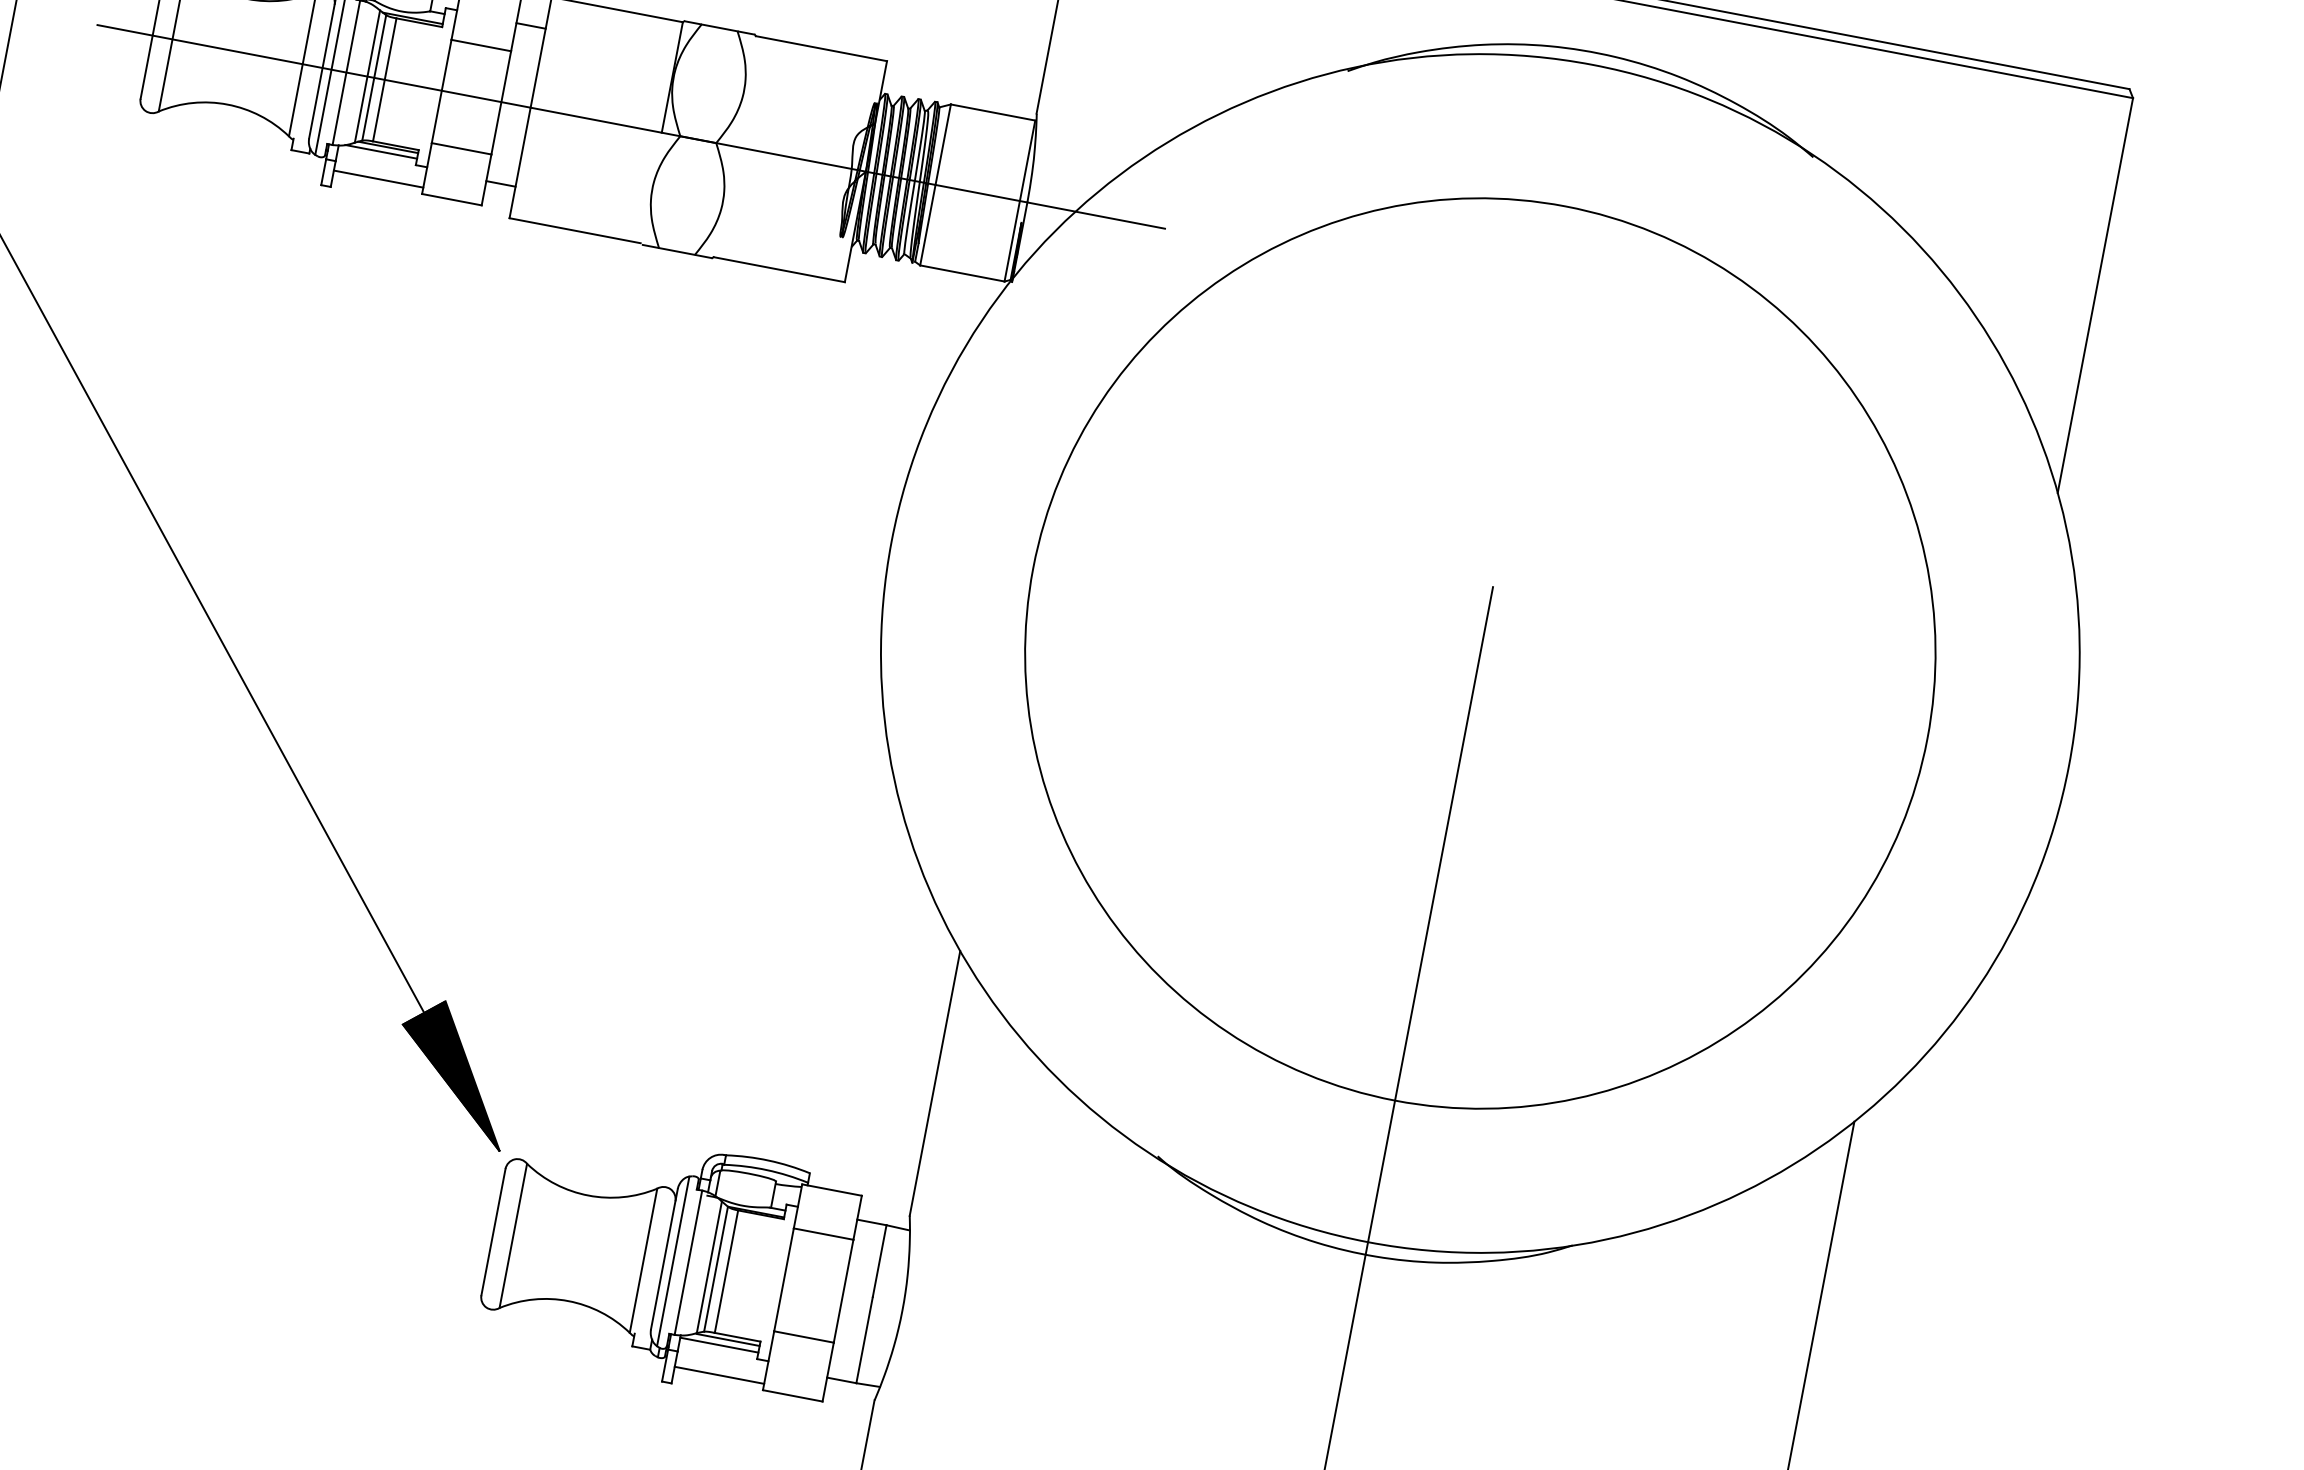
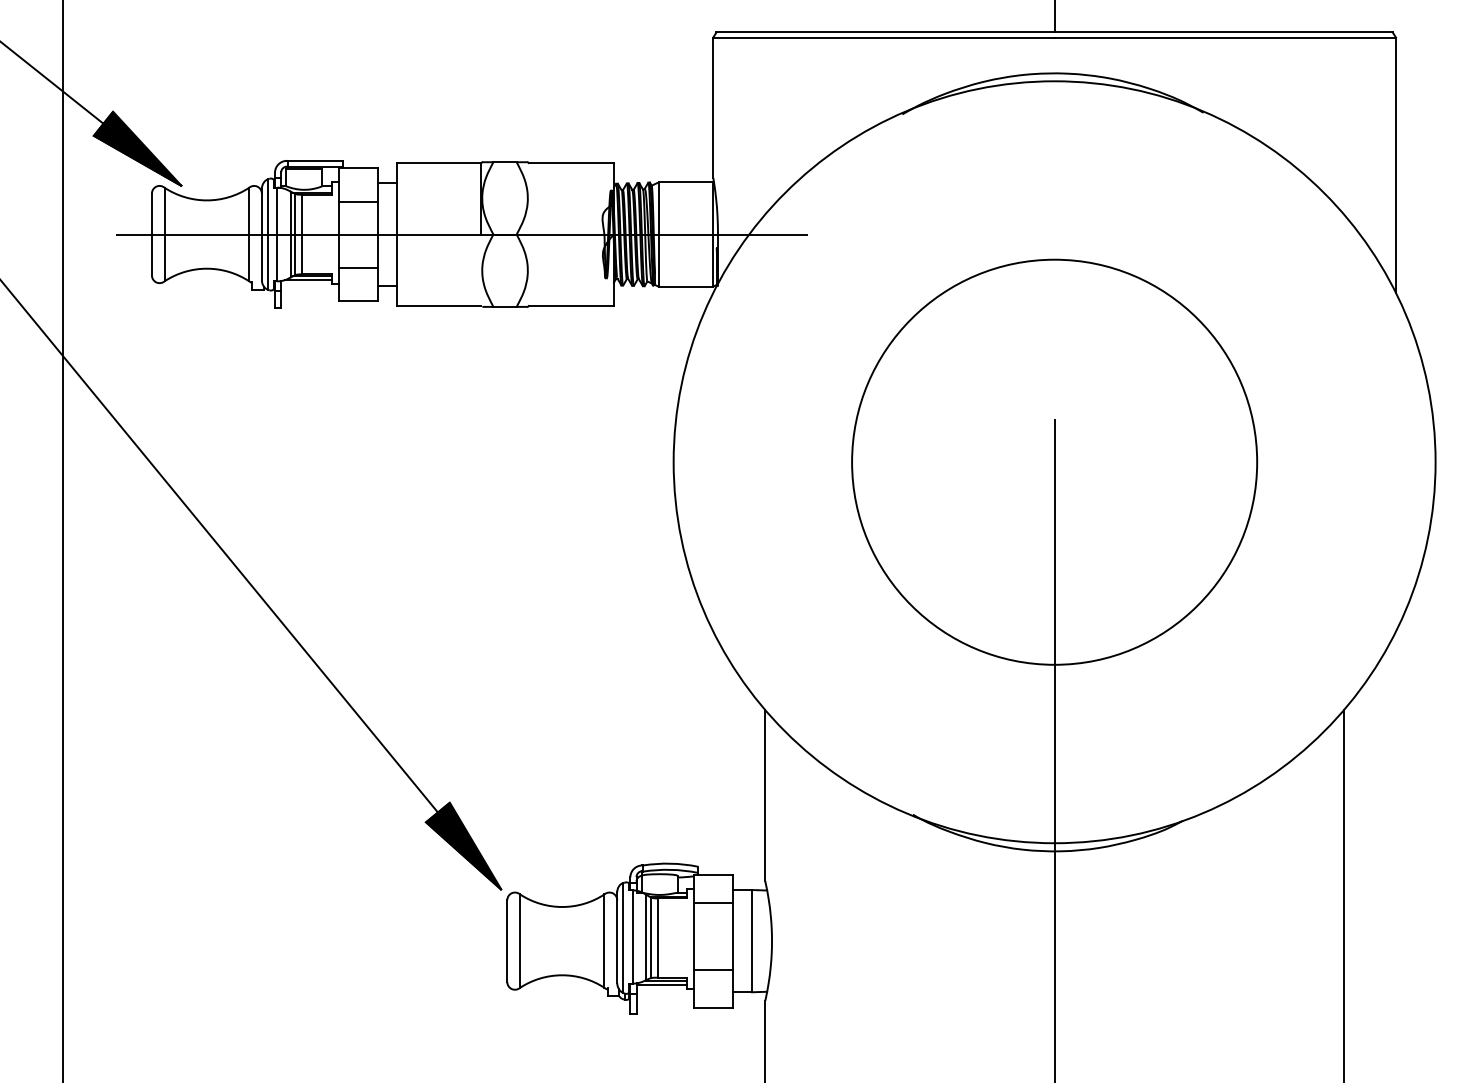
line: (379, 179) -> (310, 297), removed
circle: (1480, 652) -> (1054, 461), size x0.7
line: (719, 1375) -> (665, 1003), removed

